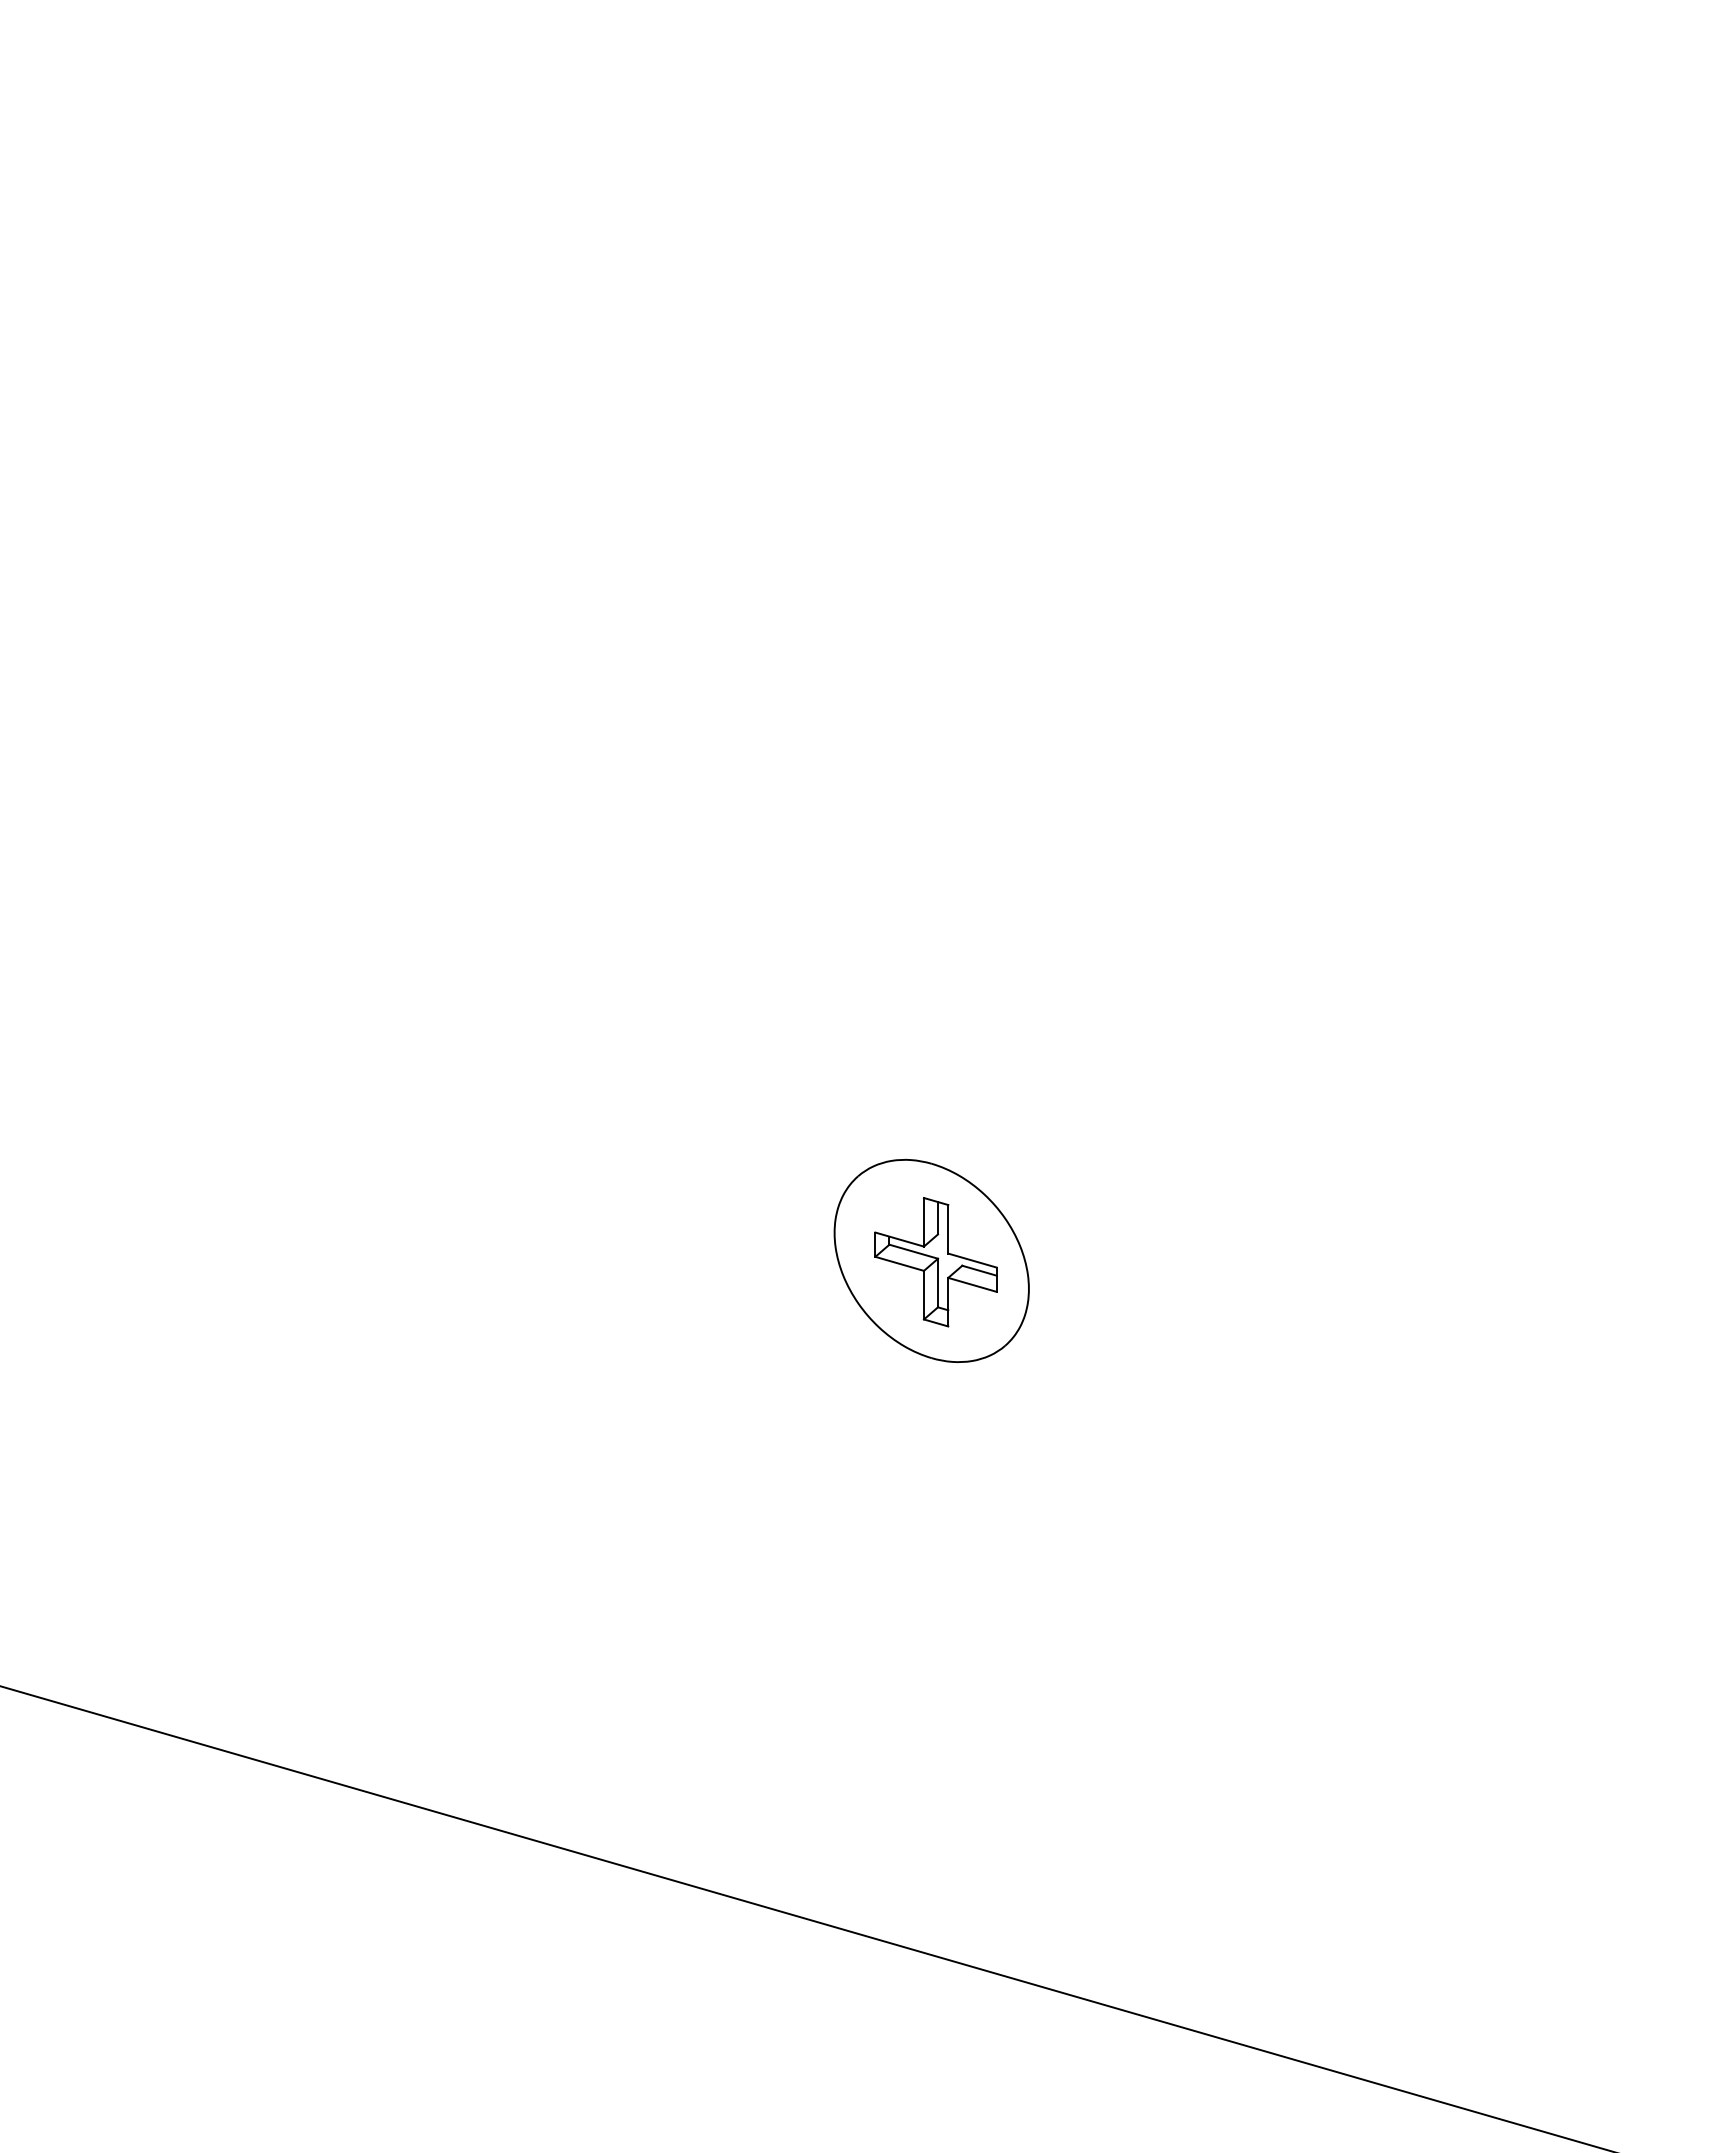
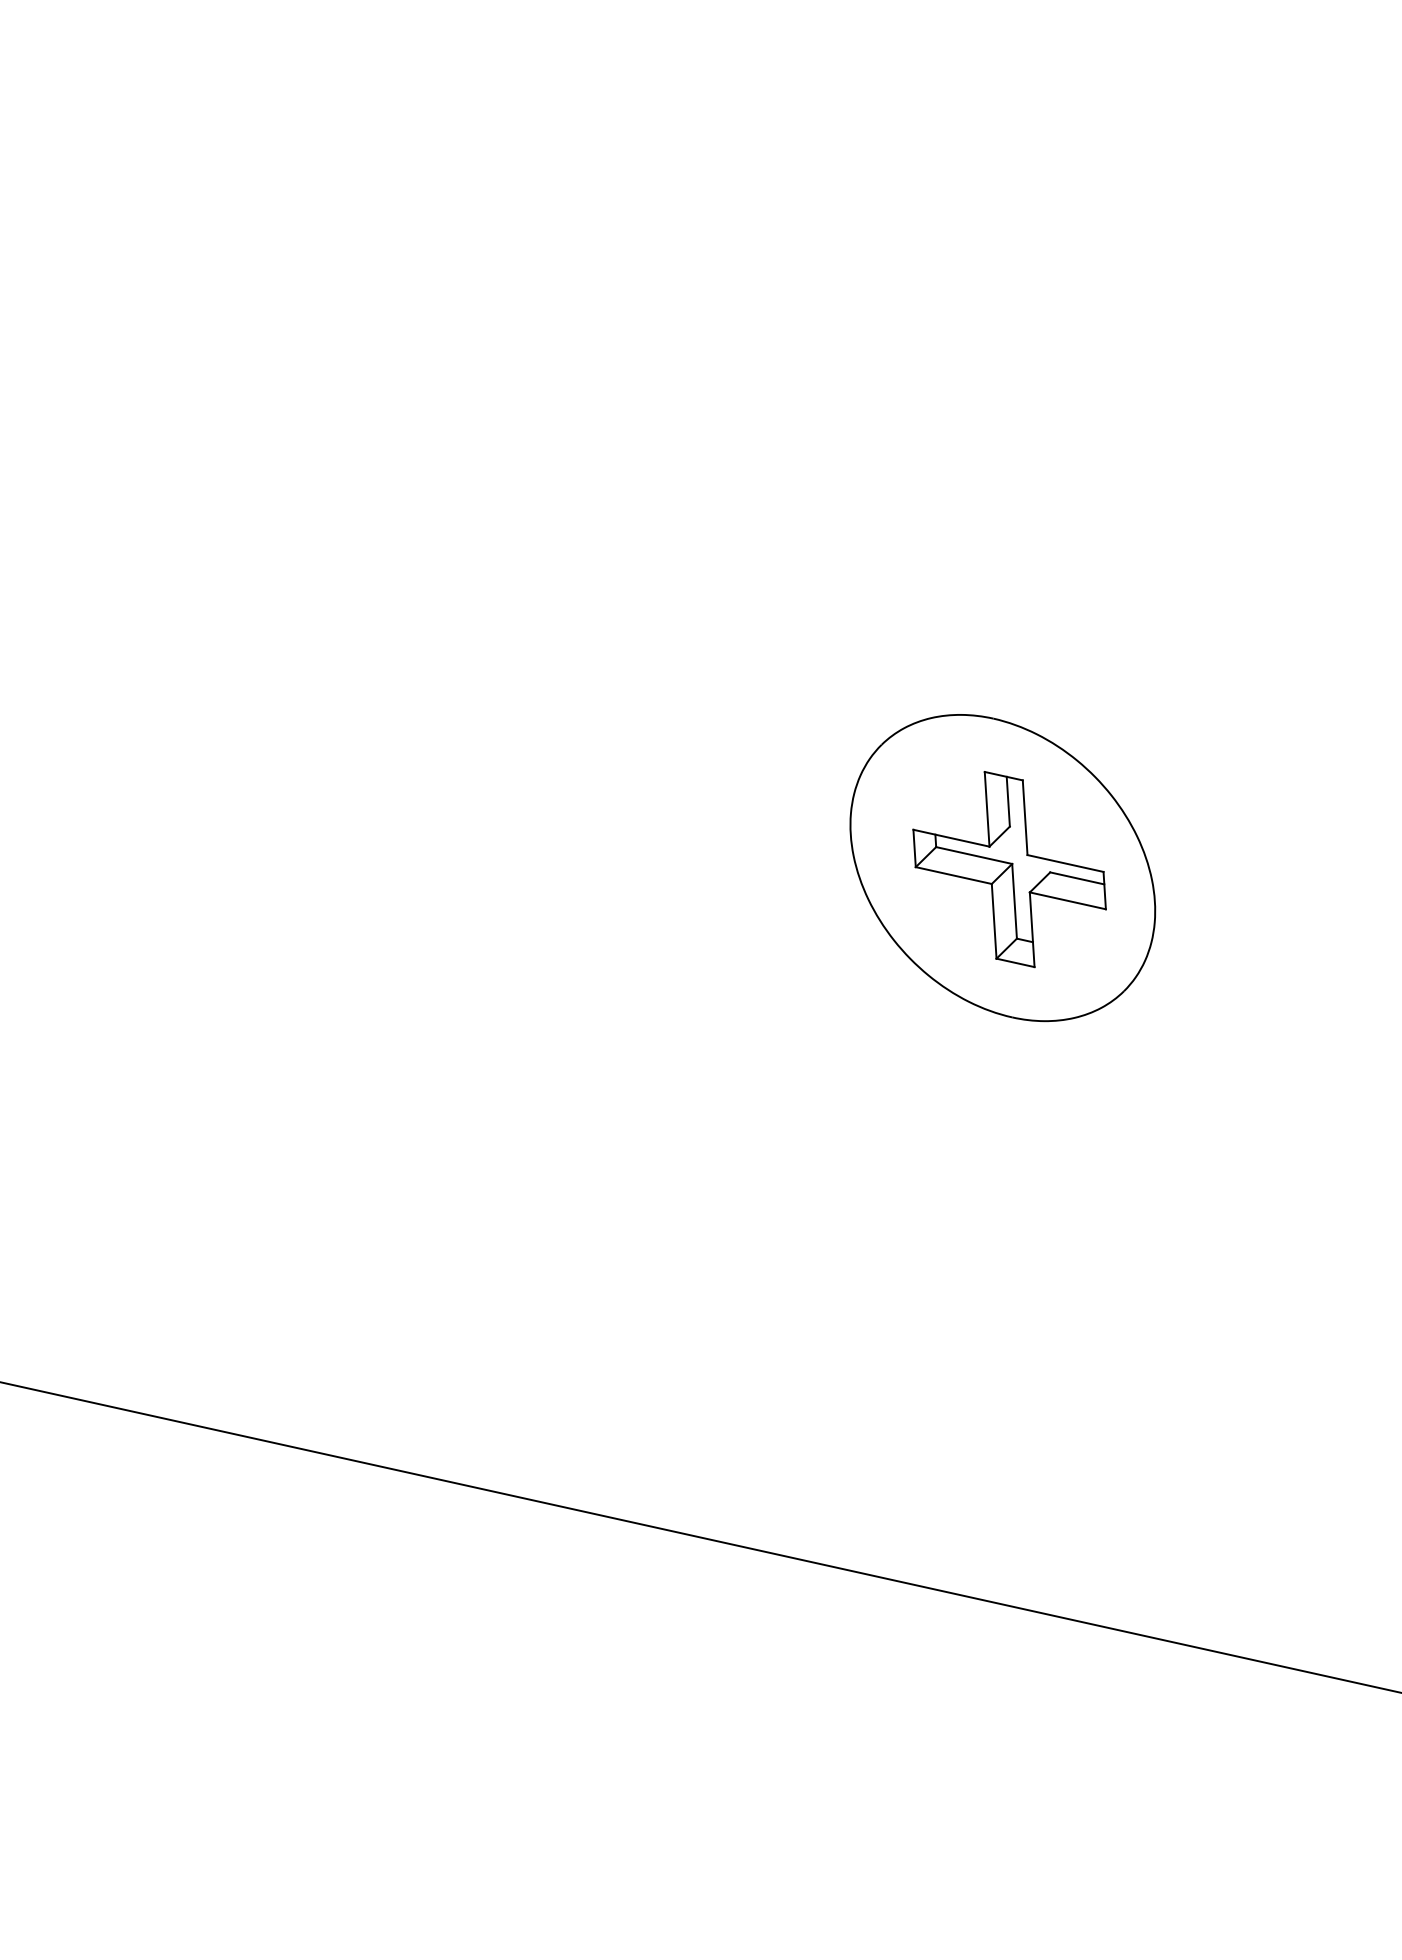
part: (931, 1260) -> (1002, 867), size x1.43

